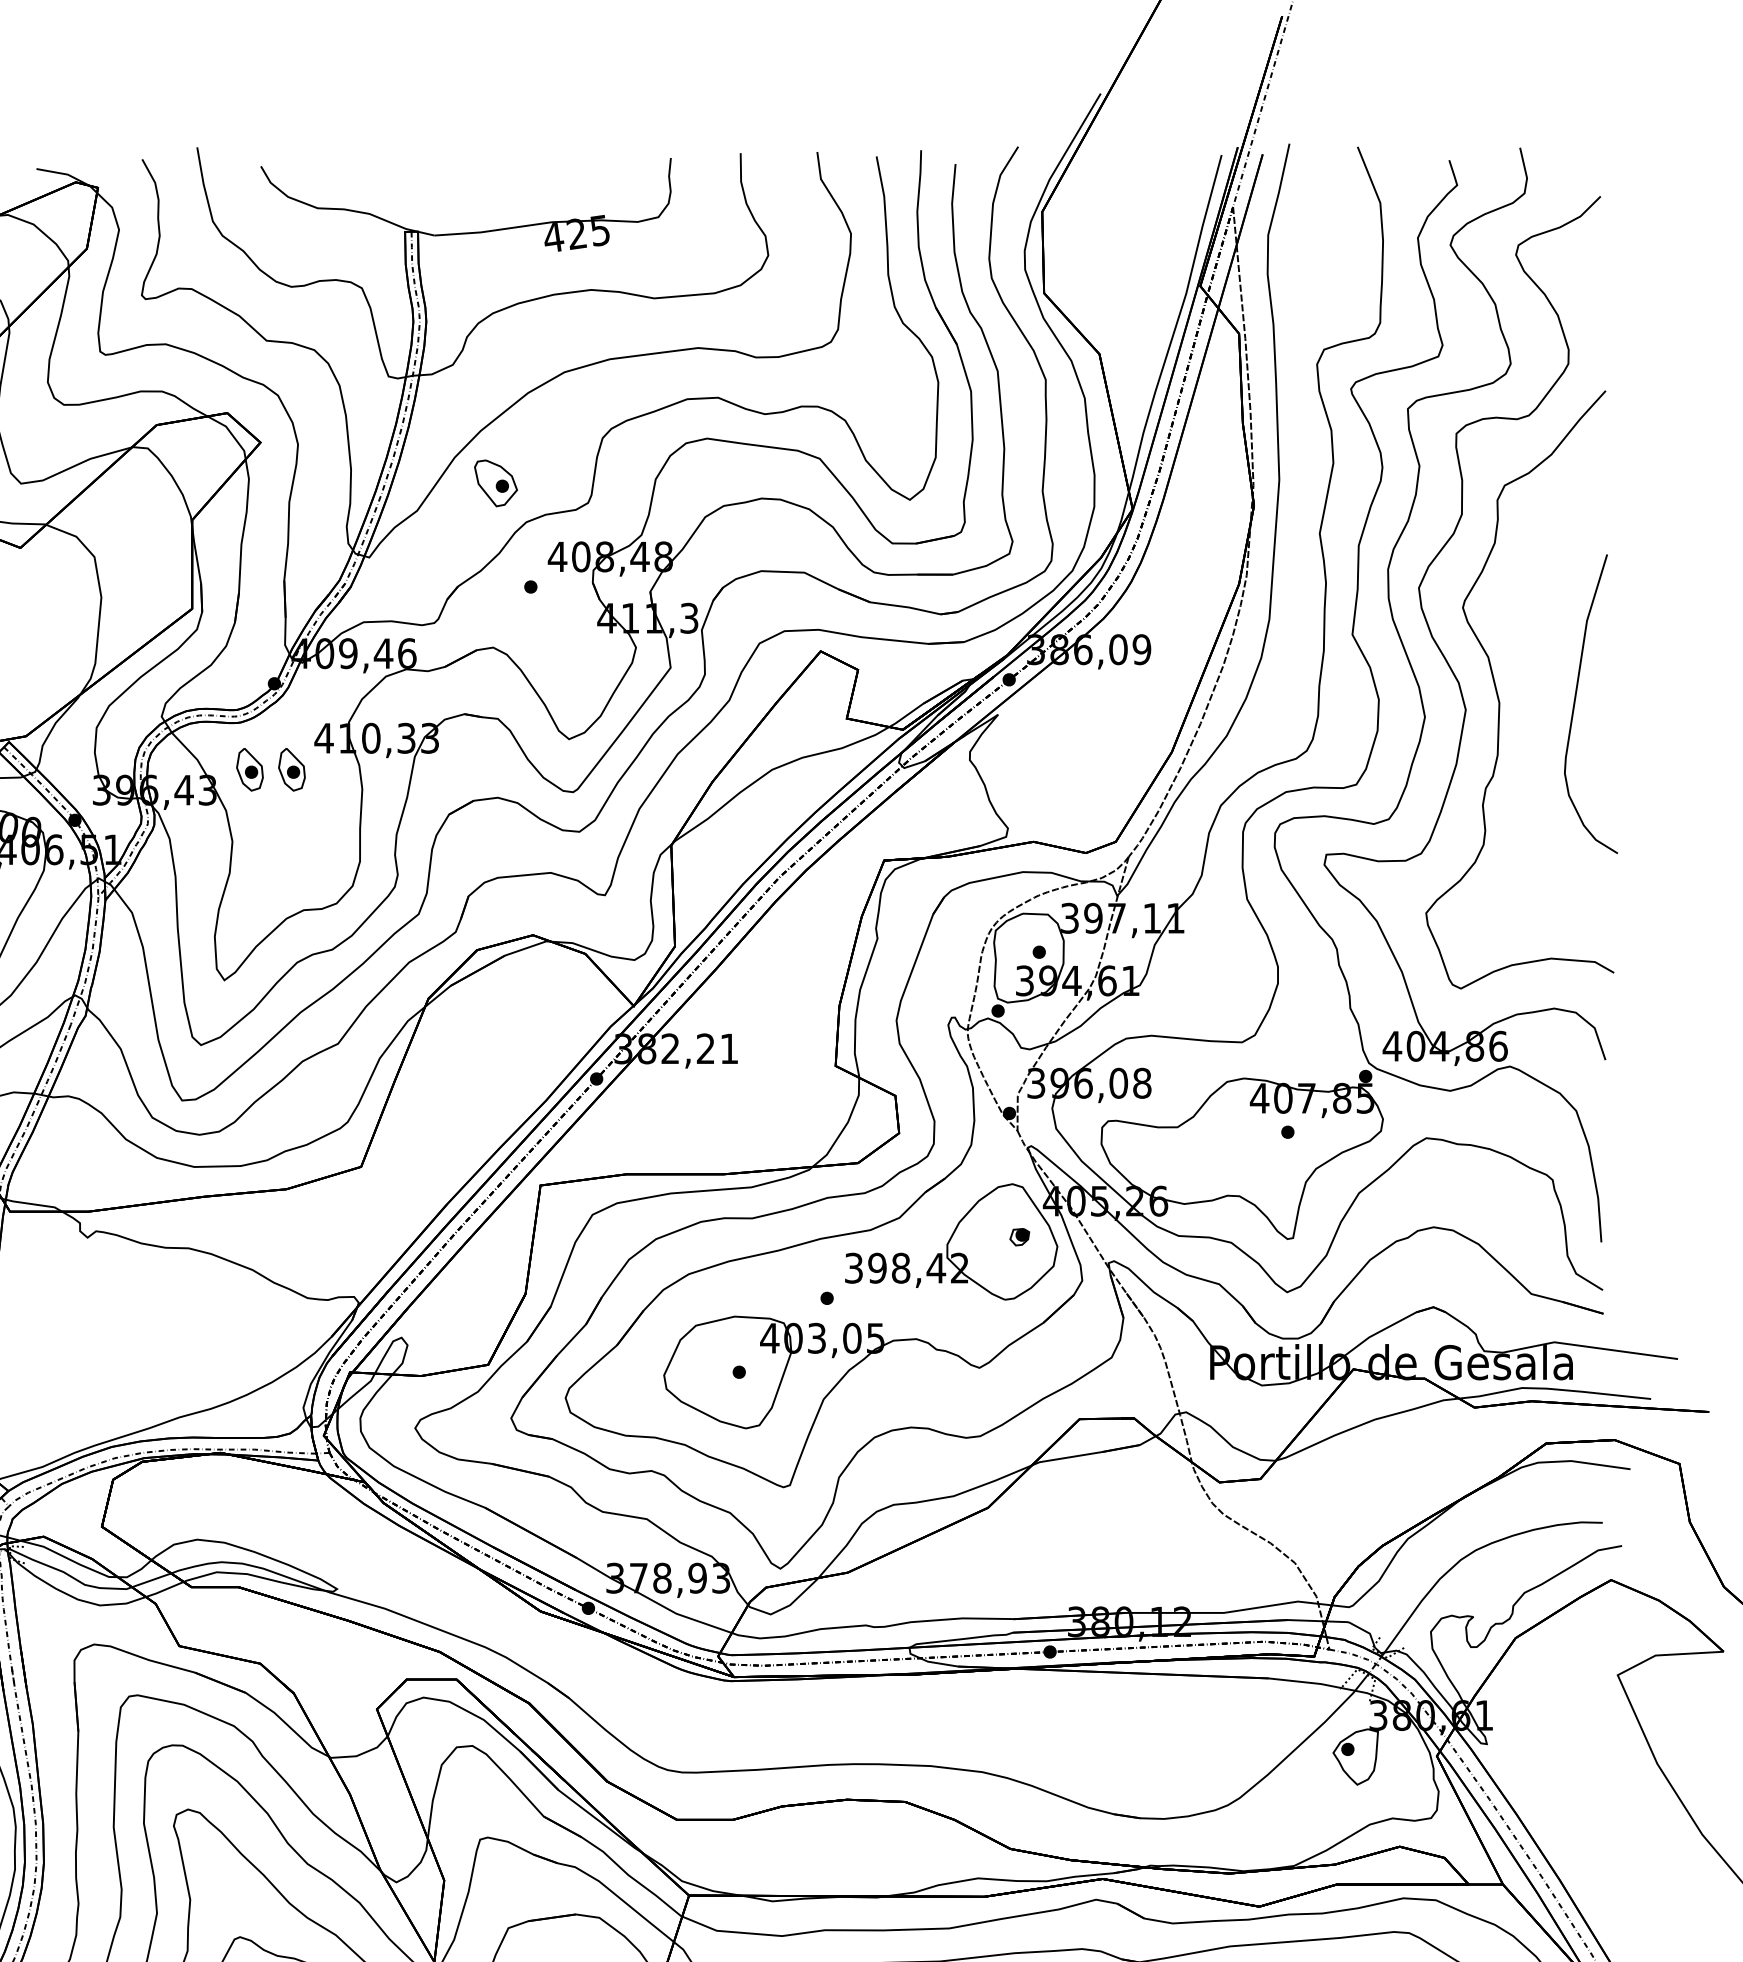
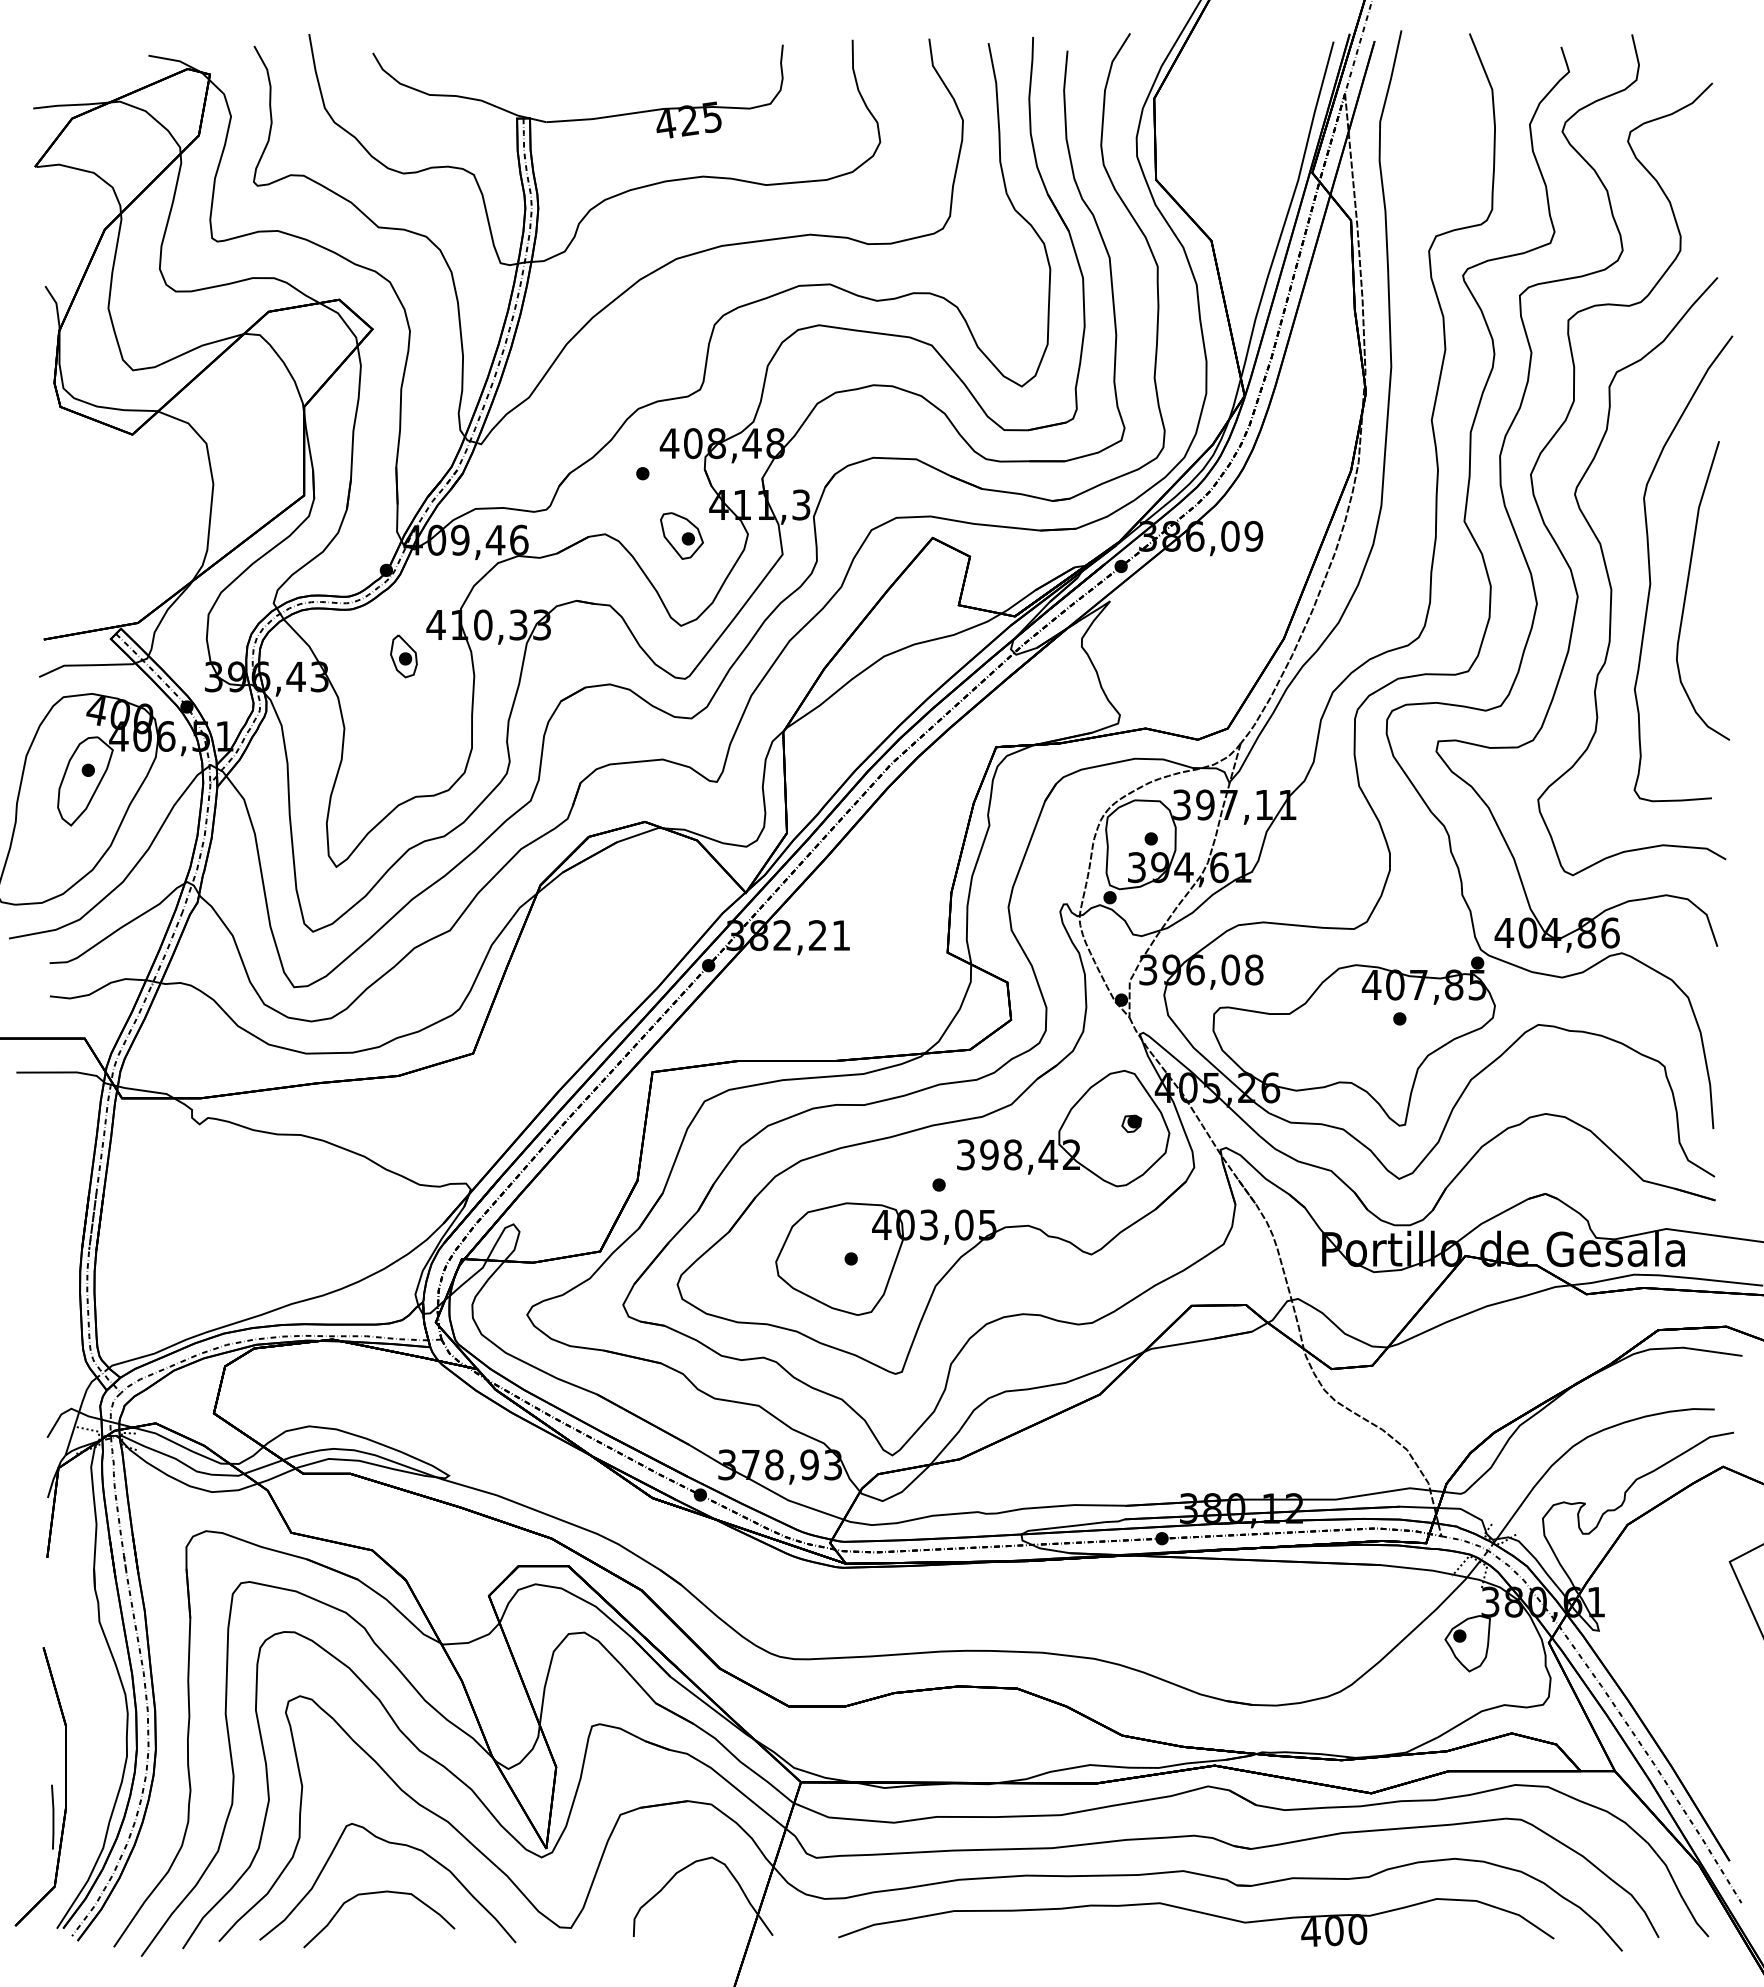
part: (495, 482) -> (681, 535), moved
curve: (1538, 681) -> (1650, 568), added
part: (249, 769) -> (361, 656), removed

